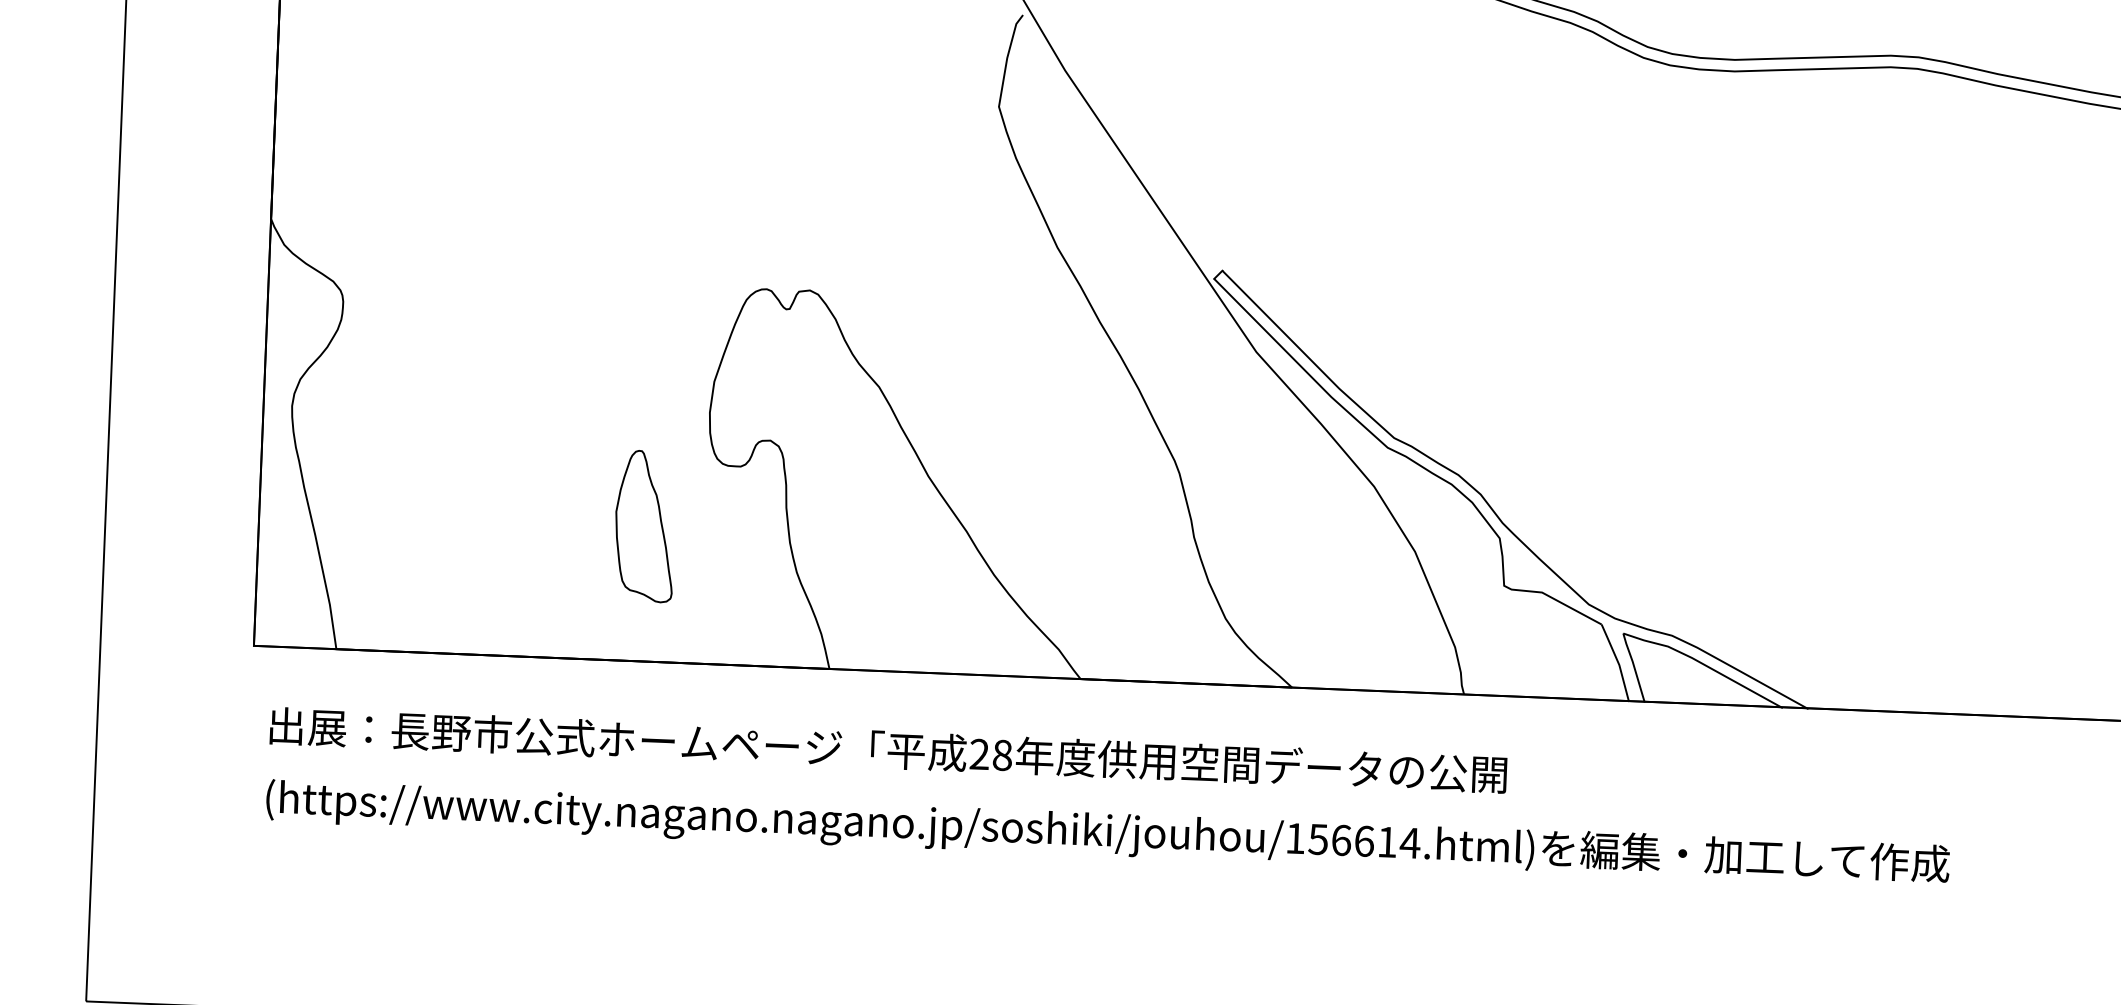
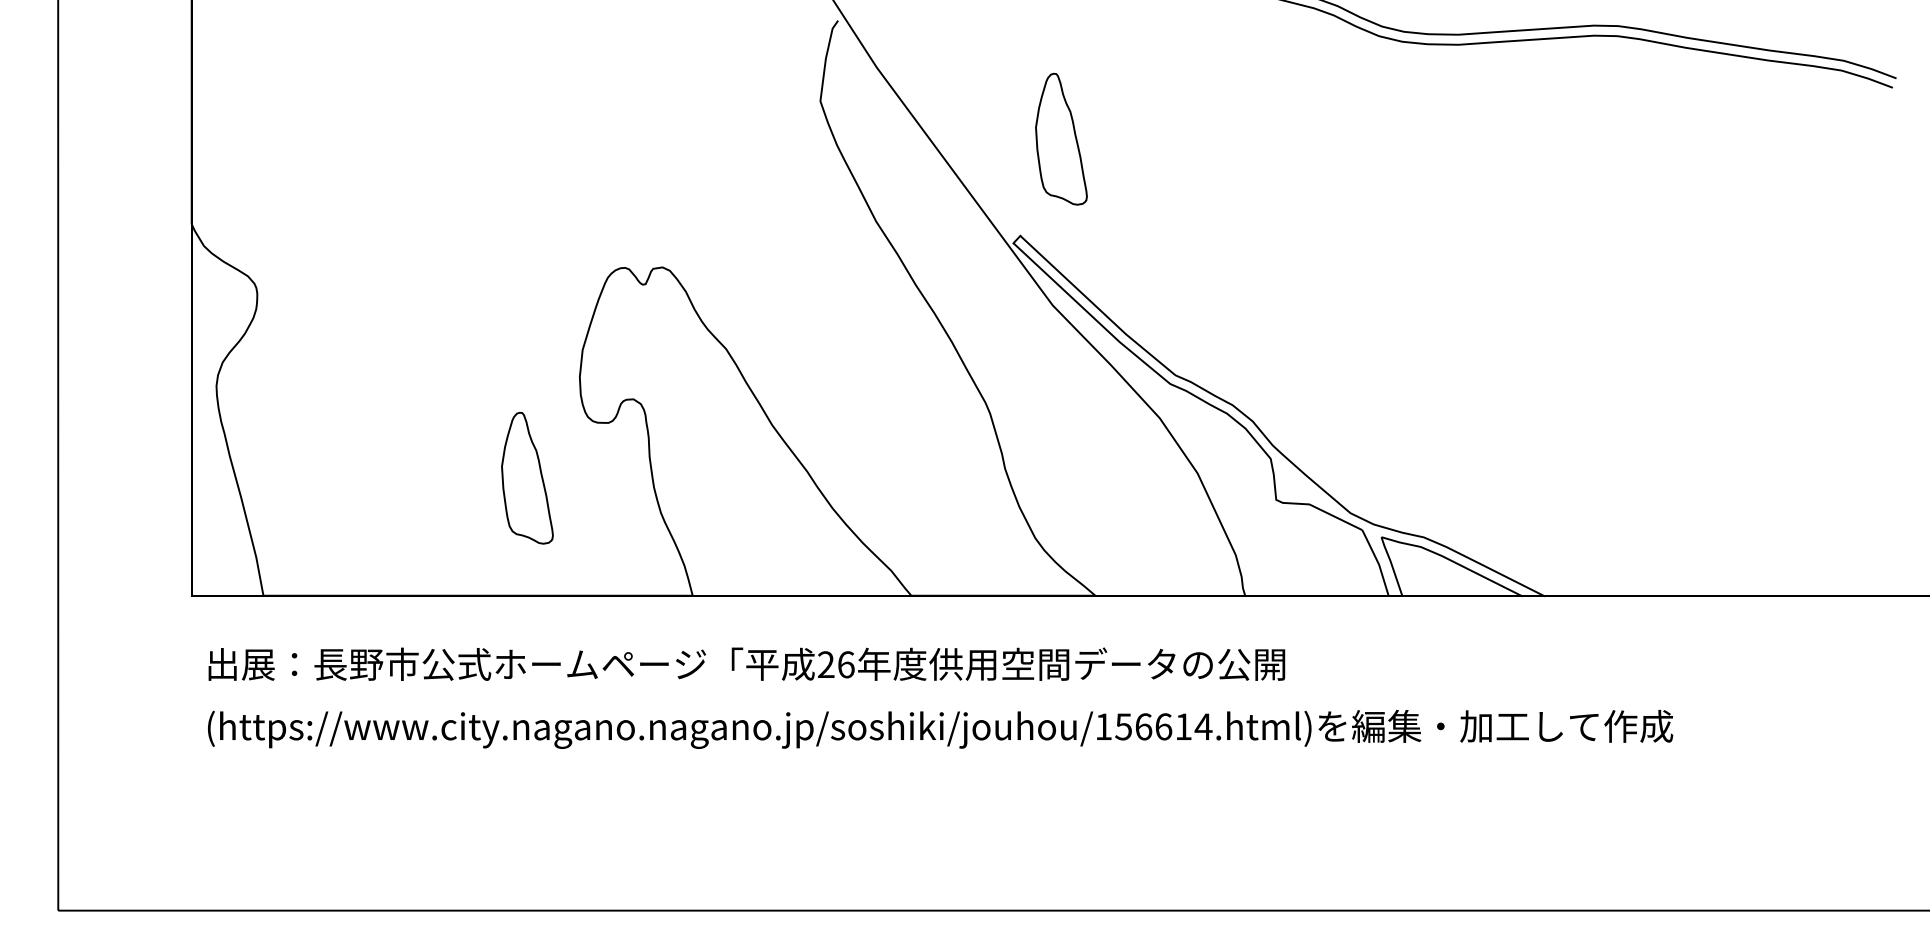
part: (1274, 160) -> (1061, 138), added
text: (1002, 755) -> (846, 664), 28 -> 26

